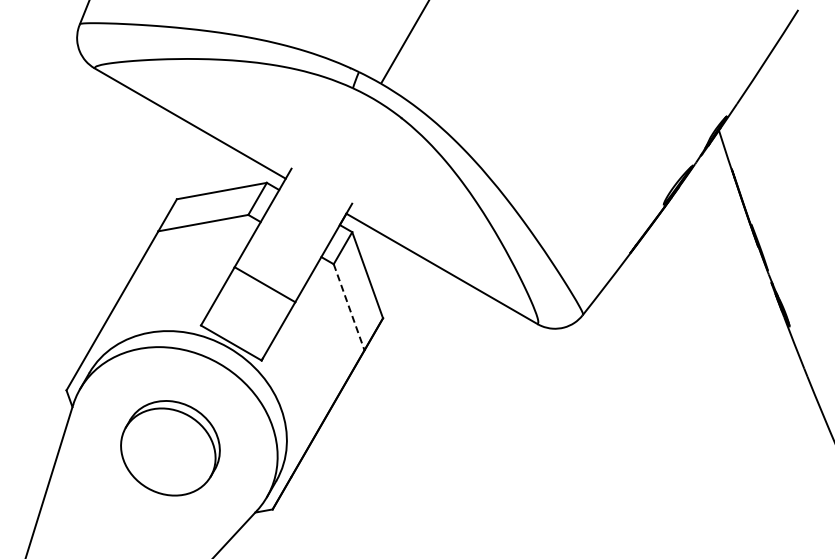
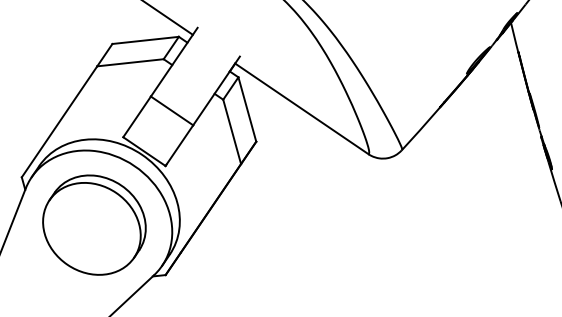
line: (349, 307) -> (232, 132), dashed -> solid
part: (170, 447) -> (94, 224), size x1.43

